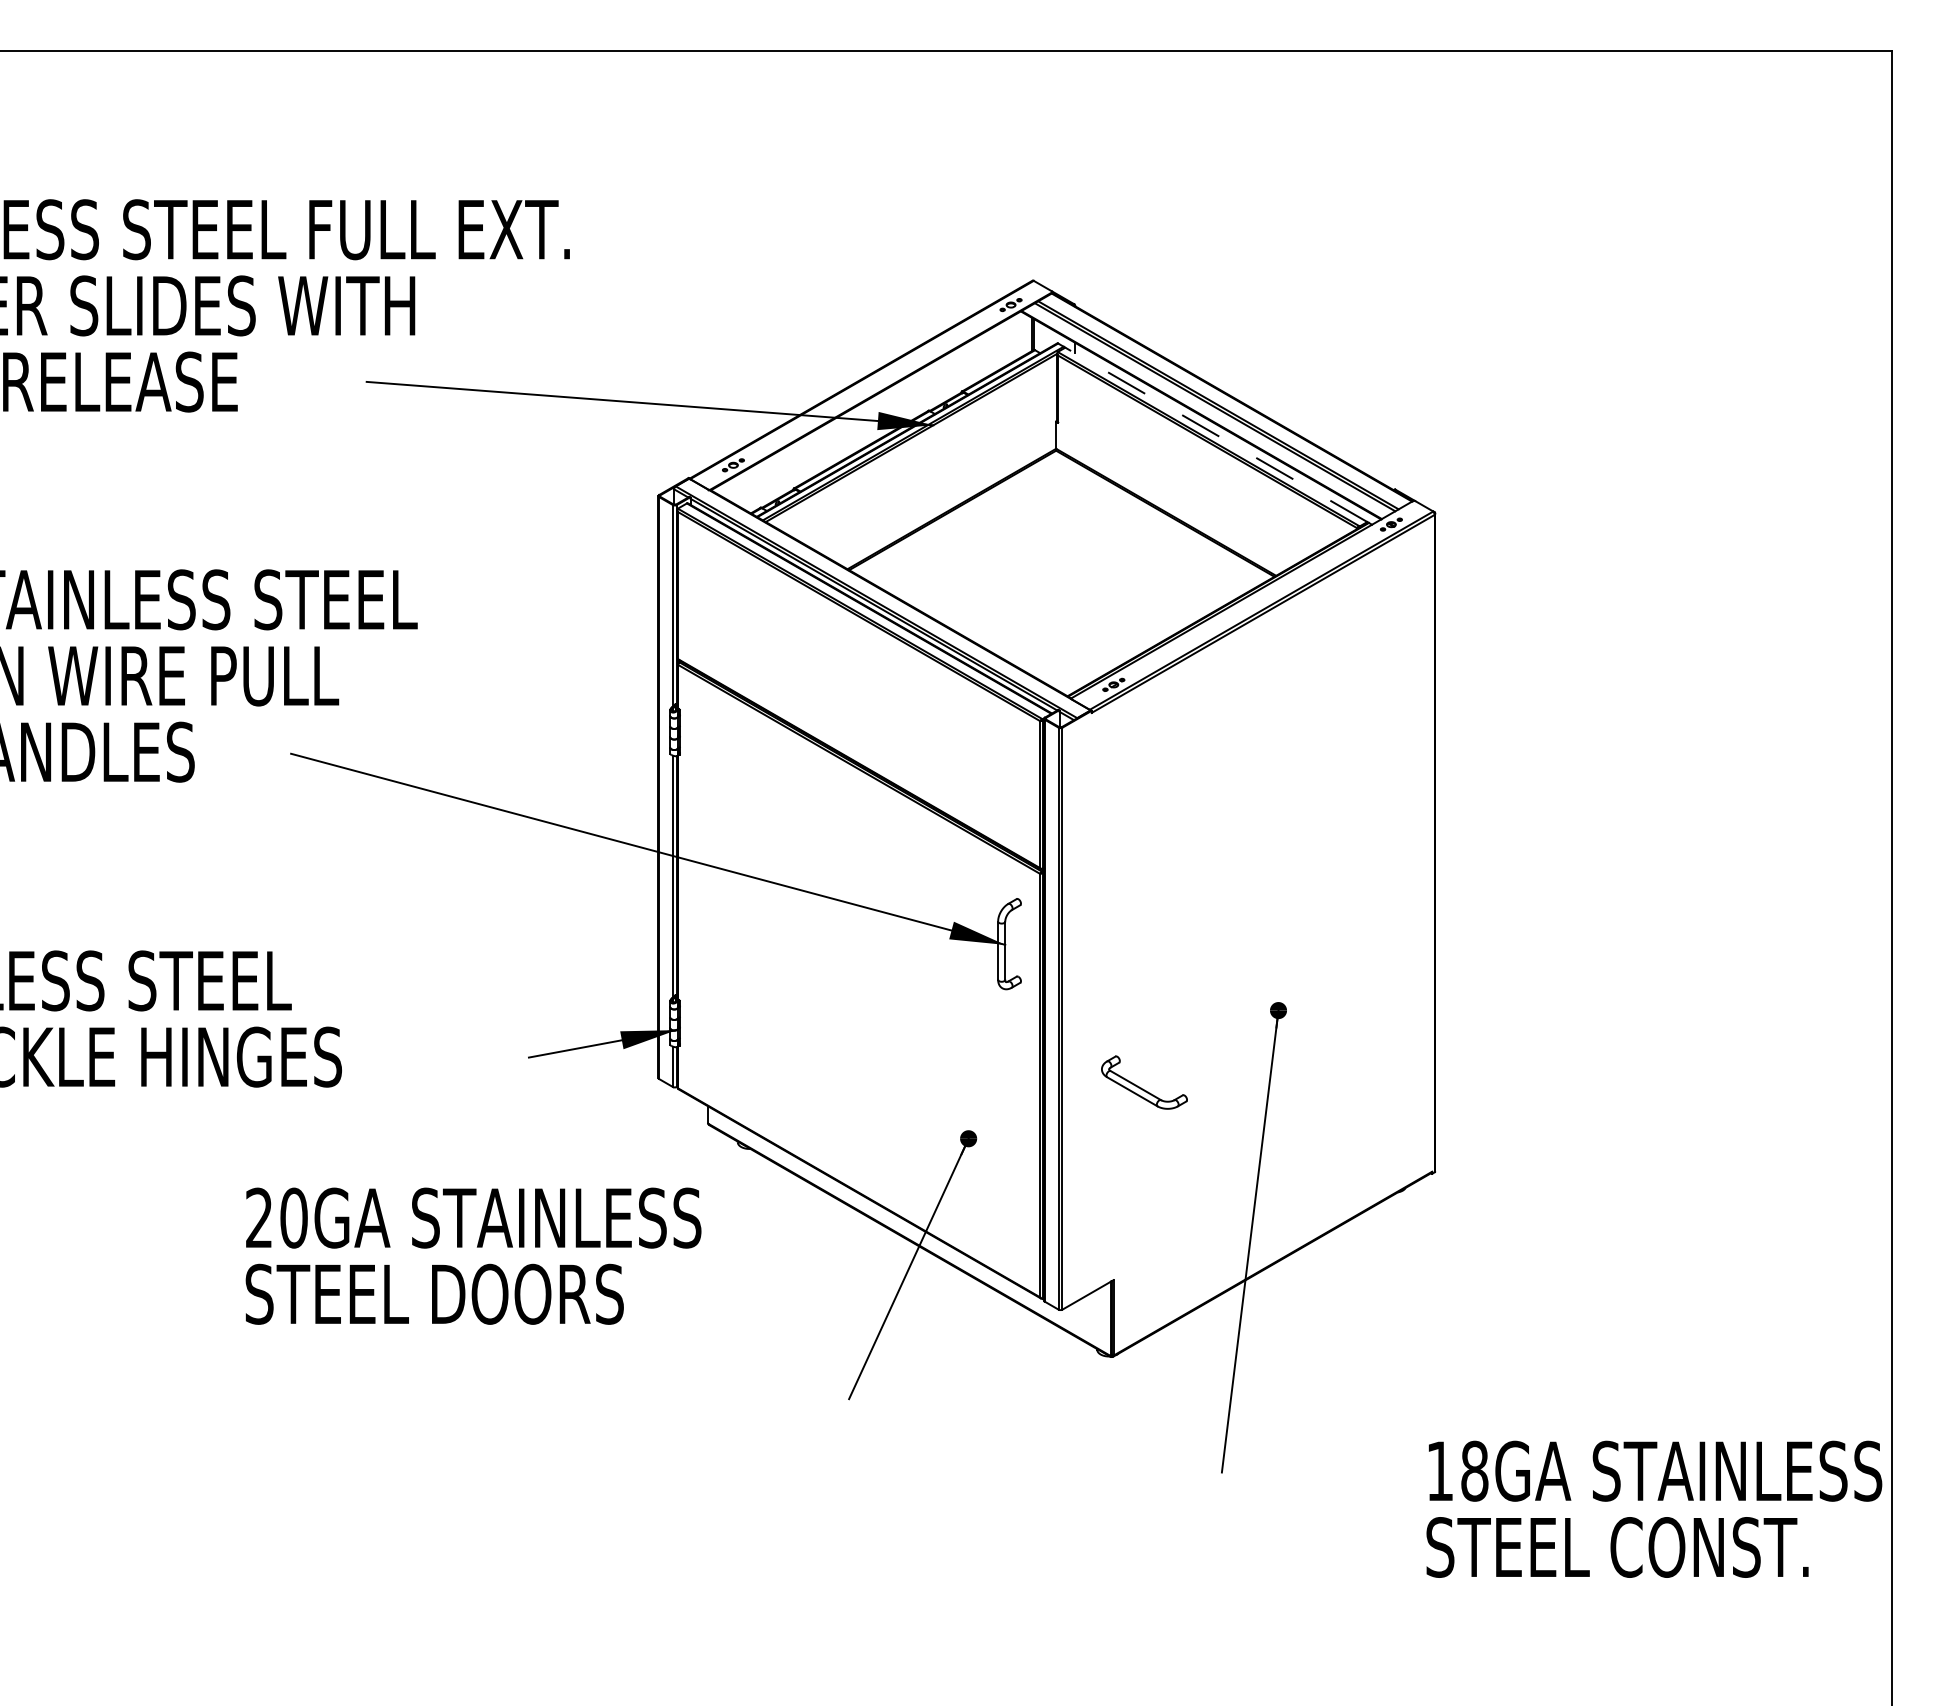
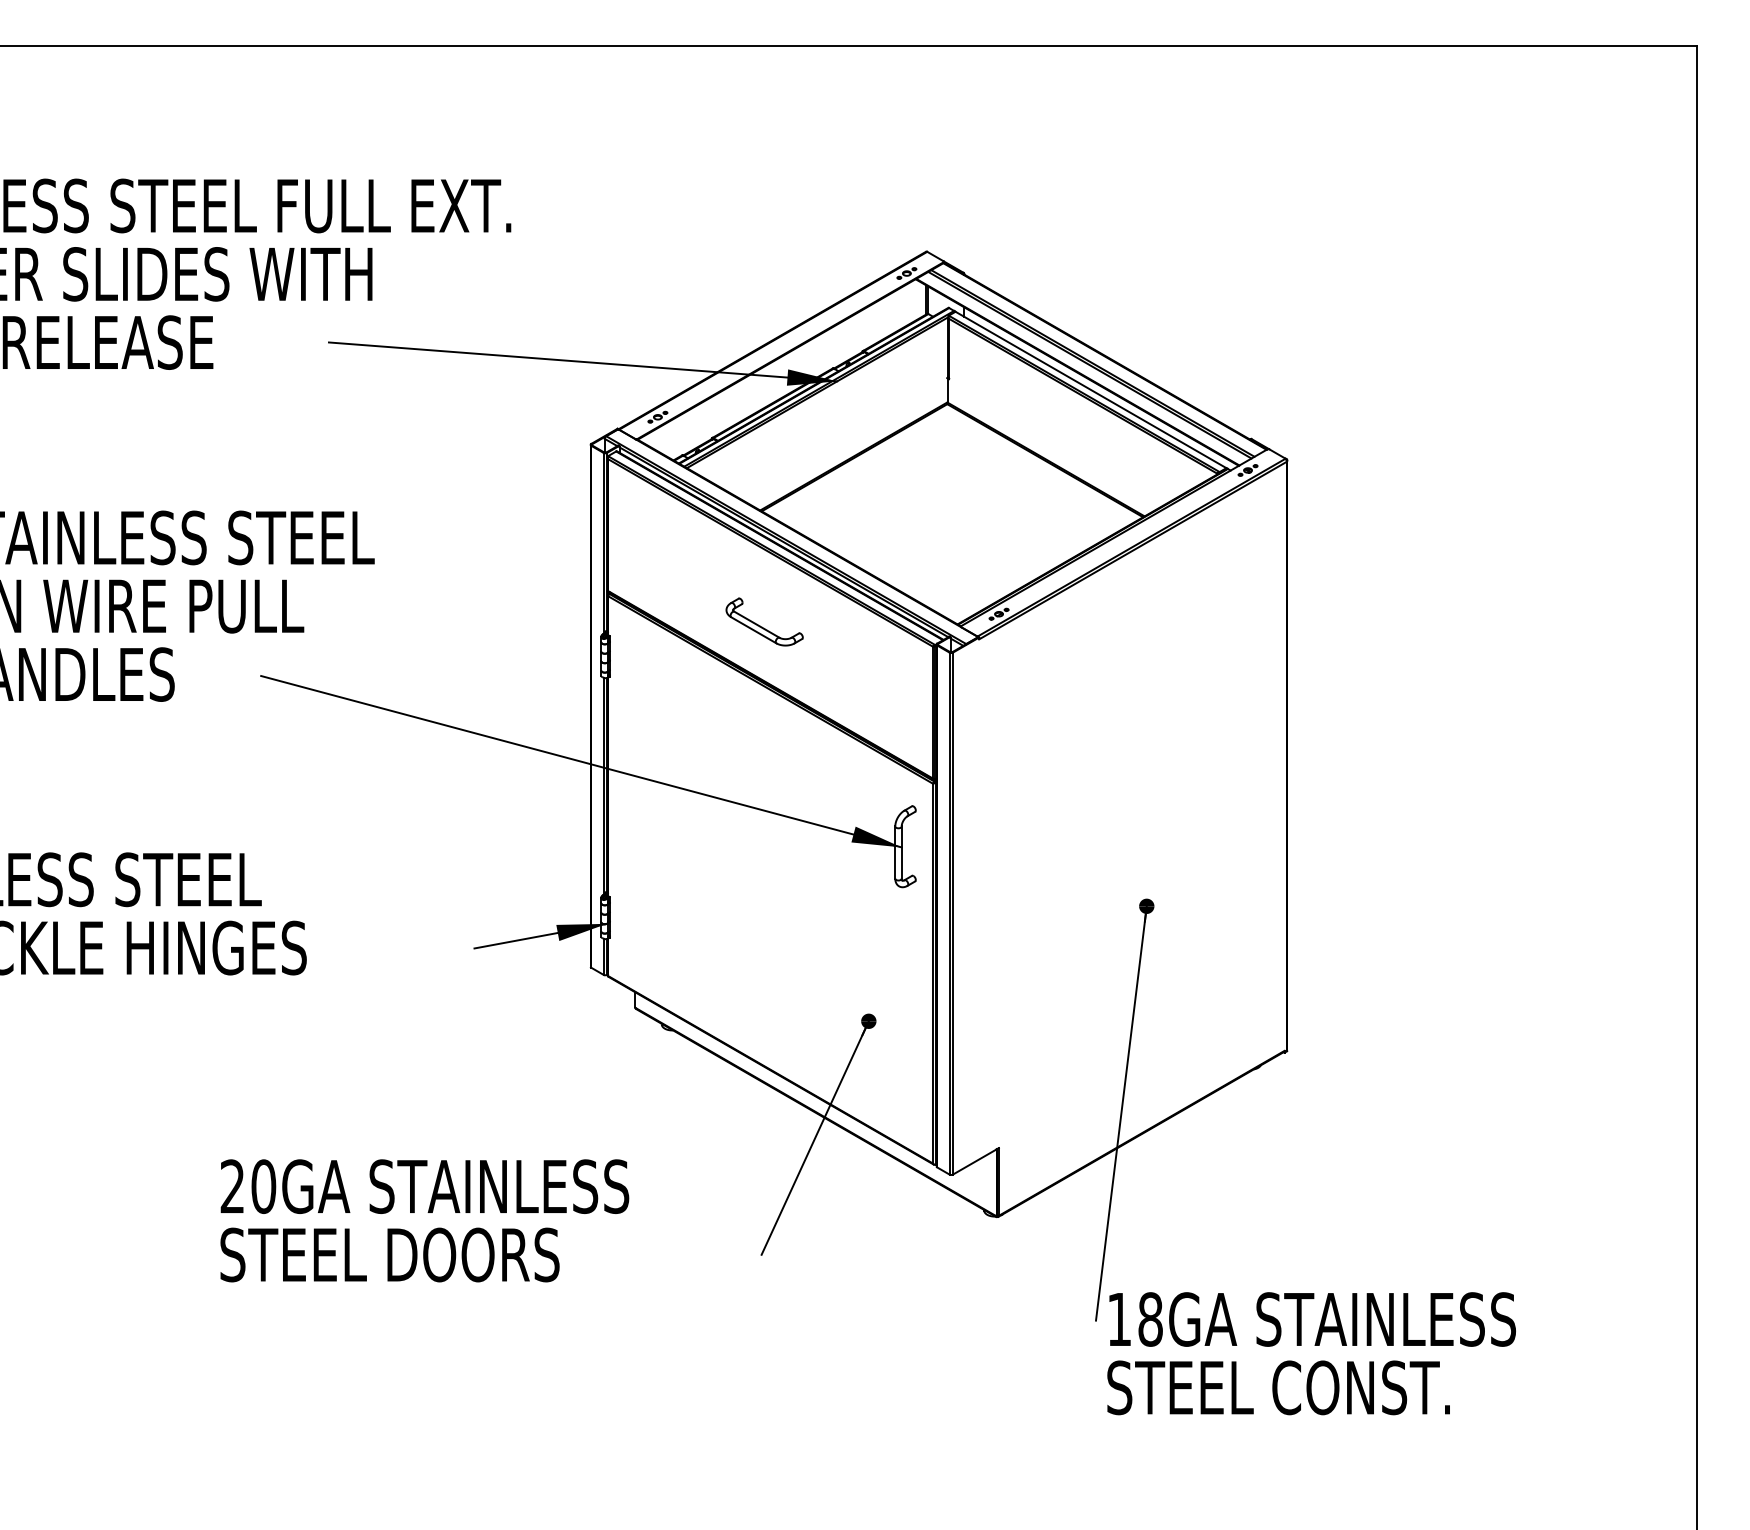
line: (1215, 434) -> (1090, 389), dashed -> solid
part: (1144, 1082) -> (764, 621), moved
text: (473, 1255) -> (424, 1220), moved
text: (1654, 1508) -> (1311, 1352), moved

